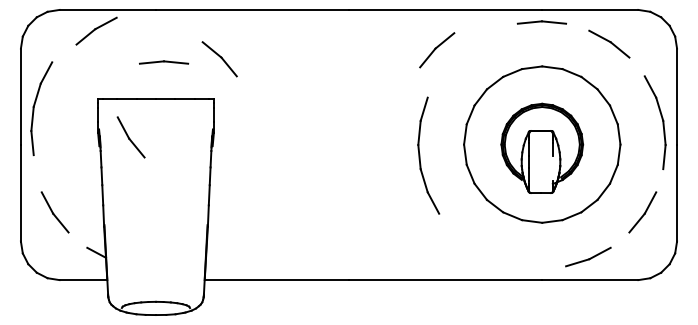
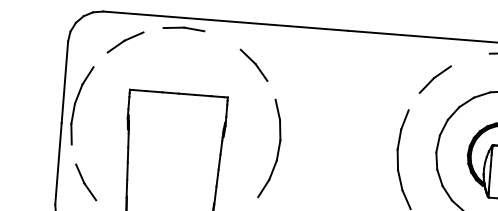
part: (96, 30) -> (125, 41), moved
part: (437, 50) -> (435, 79), moved
part: (219, 59) -> (253, 65), moved
part: (164, 62) -> (184, 28), moved
part: (35, 105) -> (76, 102), moved
part: (130, 137) -> (154, 124), removed
part: (277, 155) -> (277, 149), added

